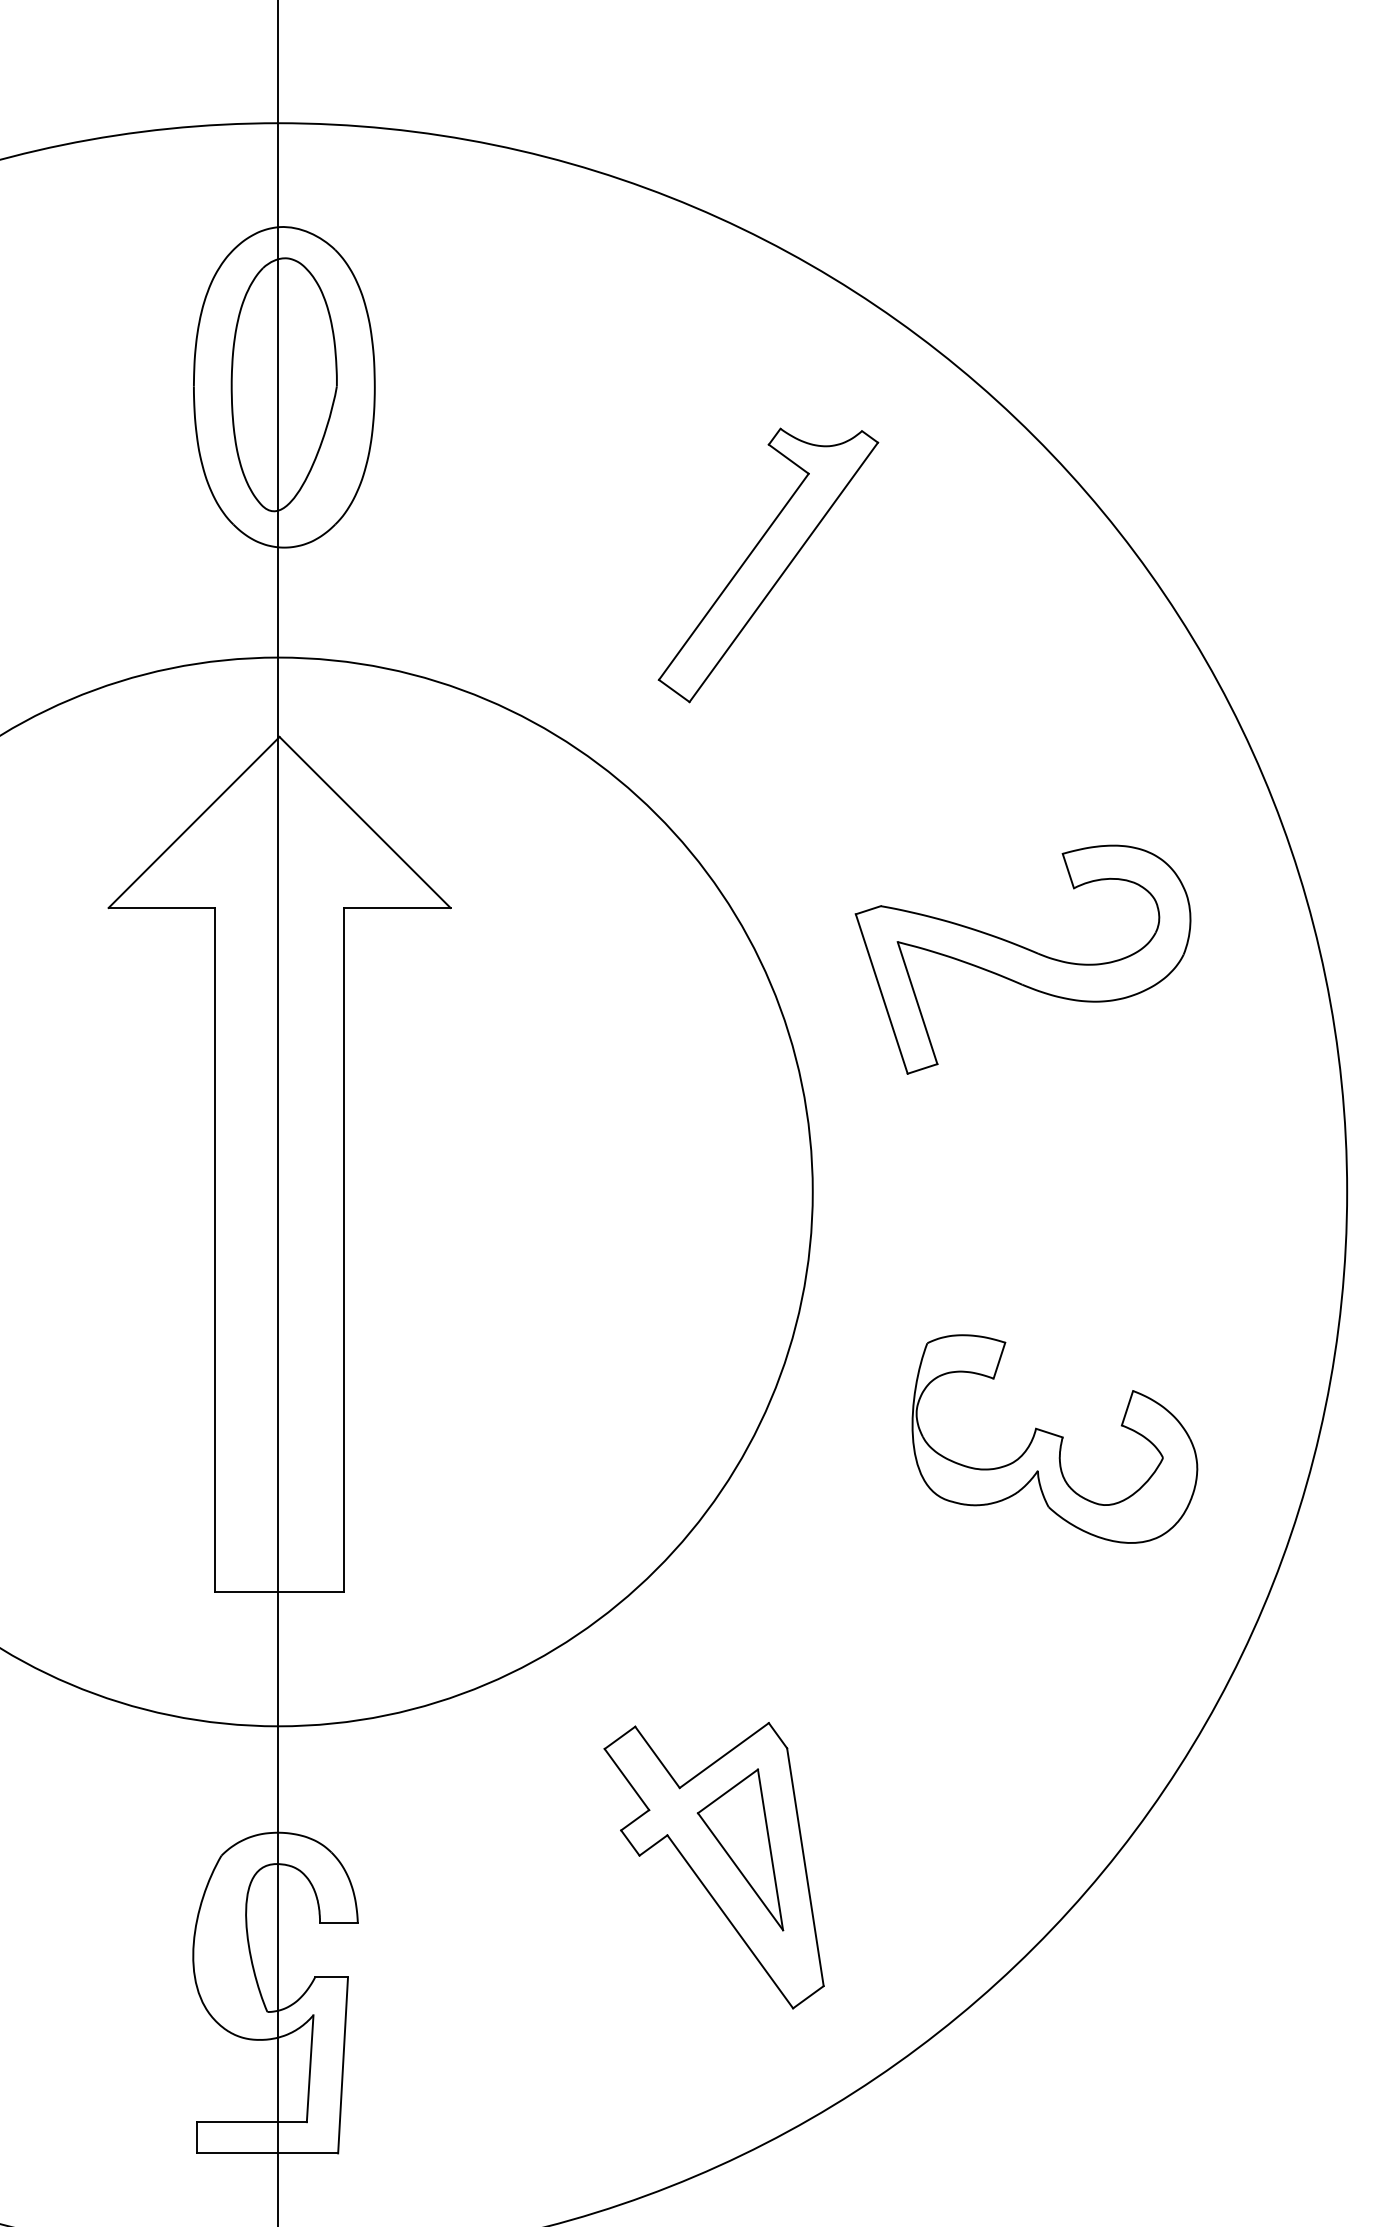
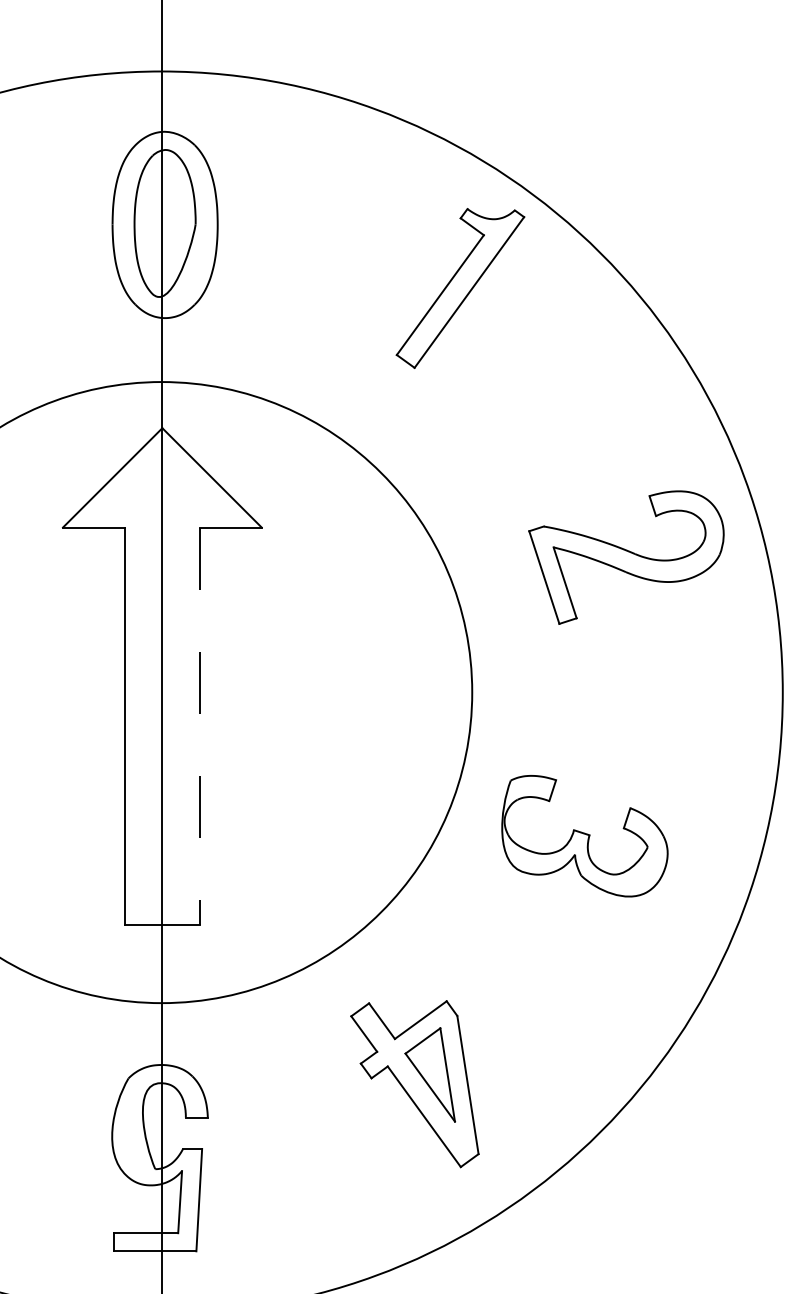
part: (768, 565) -> (460, 288), moved
part: (1023, 959) -> (626, 557), moved
line: (343, 1250) -> (199, 726), solid -> dashed
part: (1054, 1439) -> (584, 836), moved

